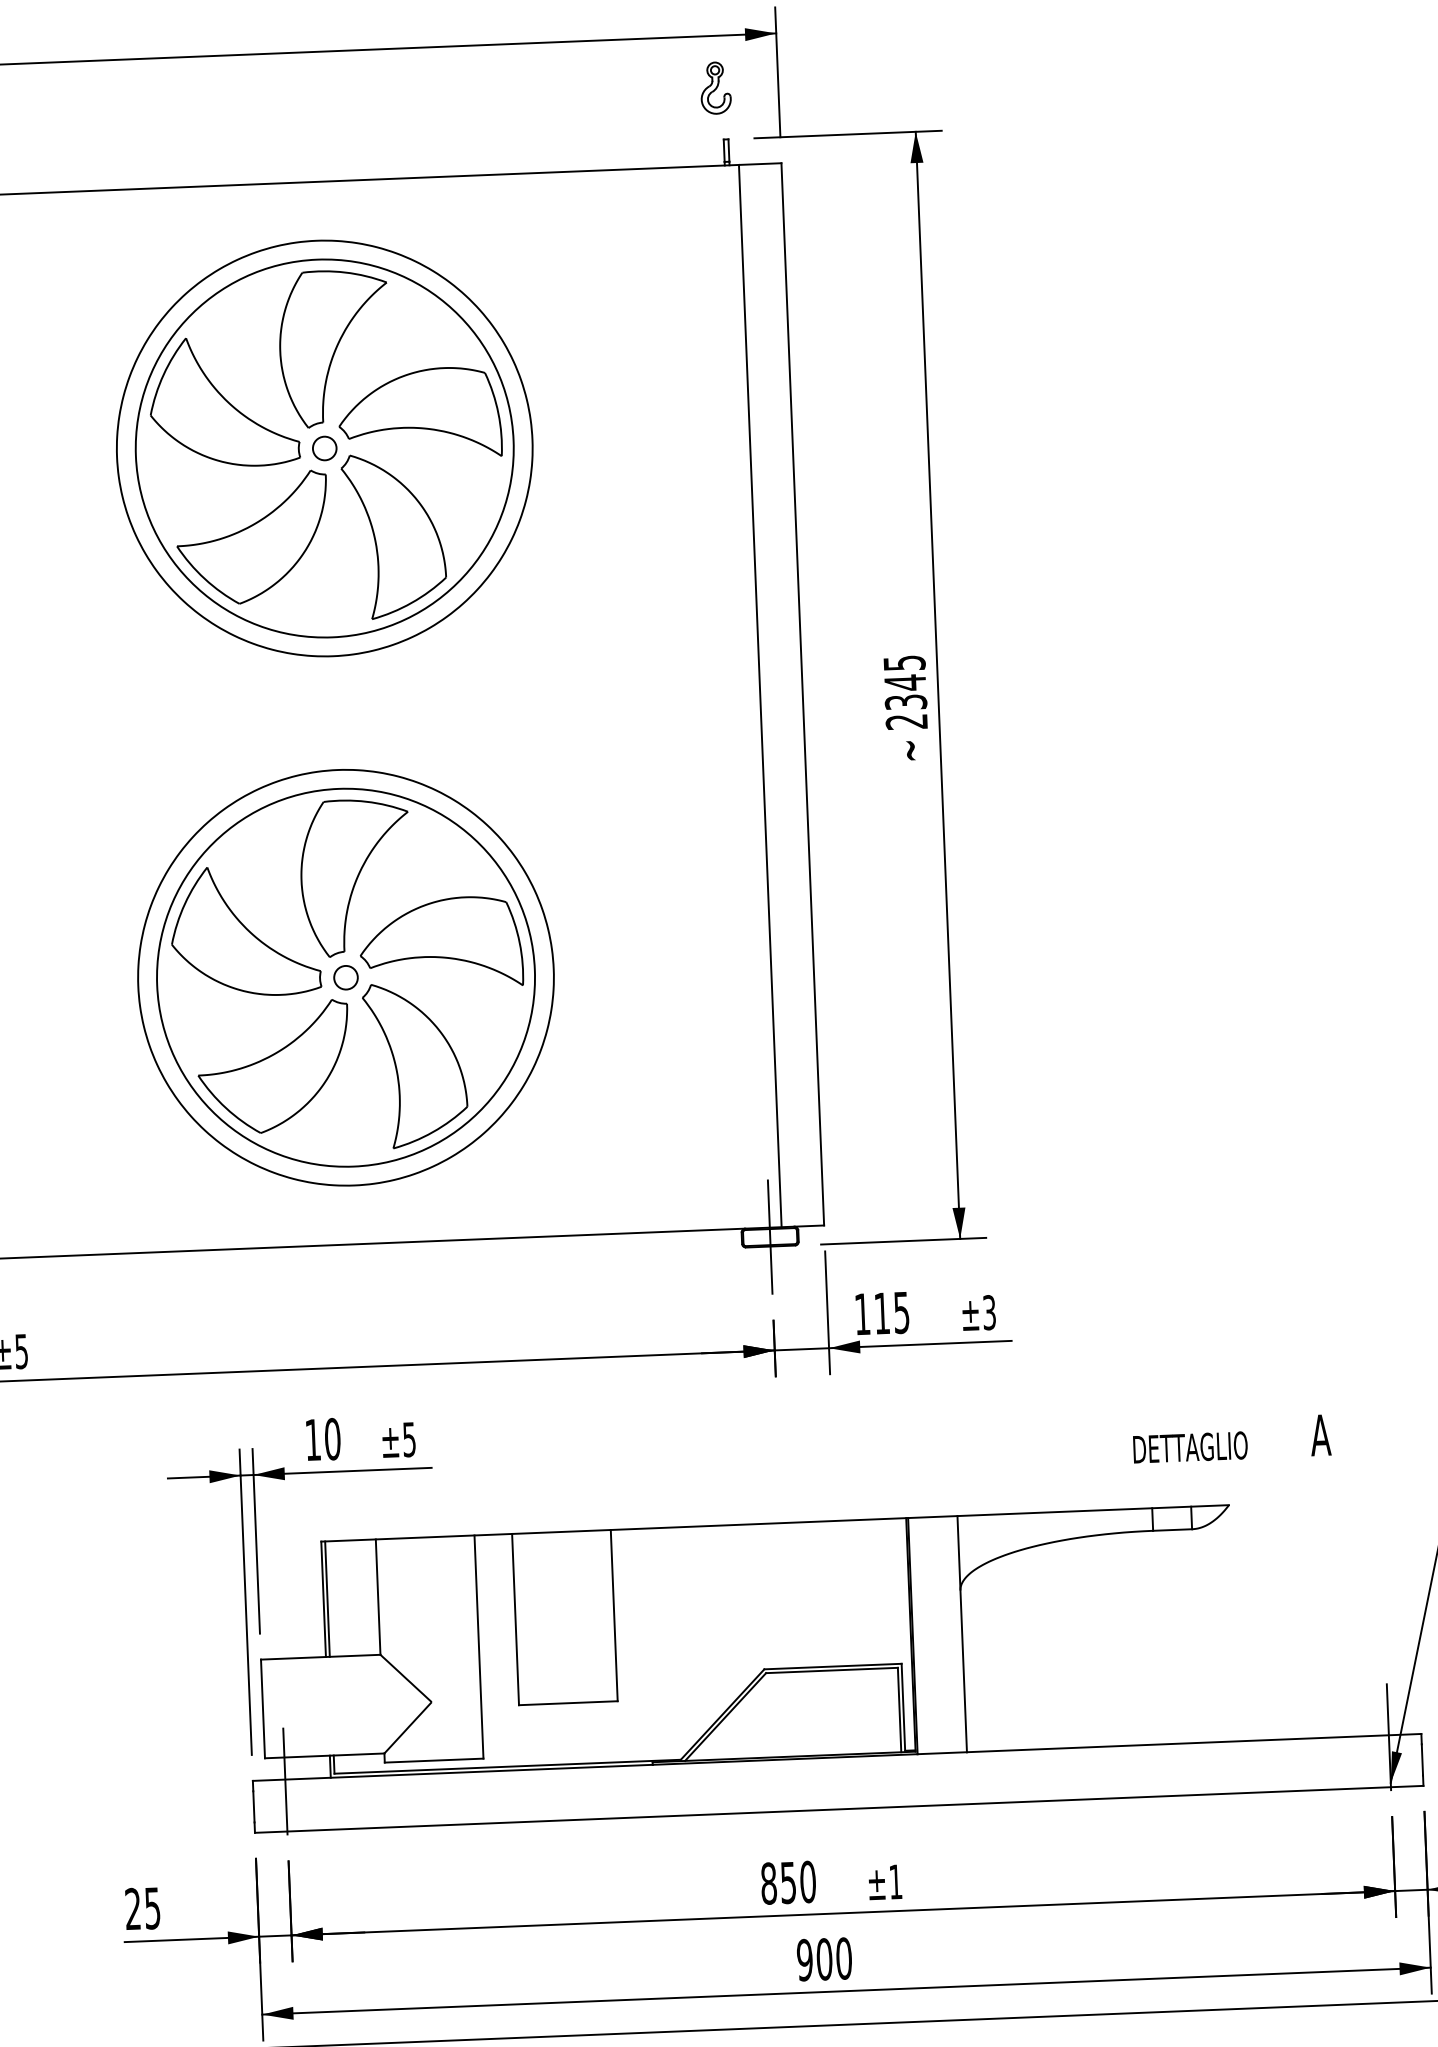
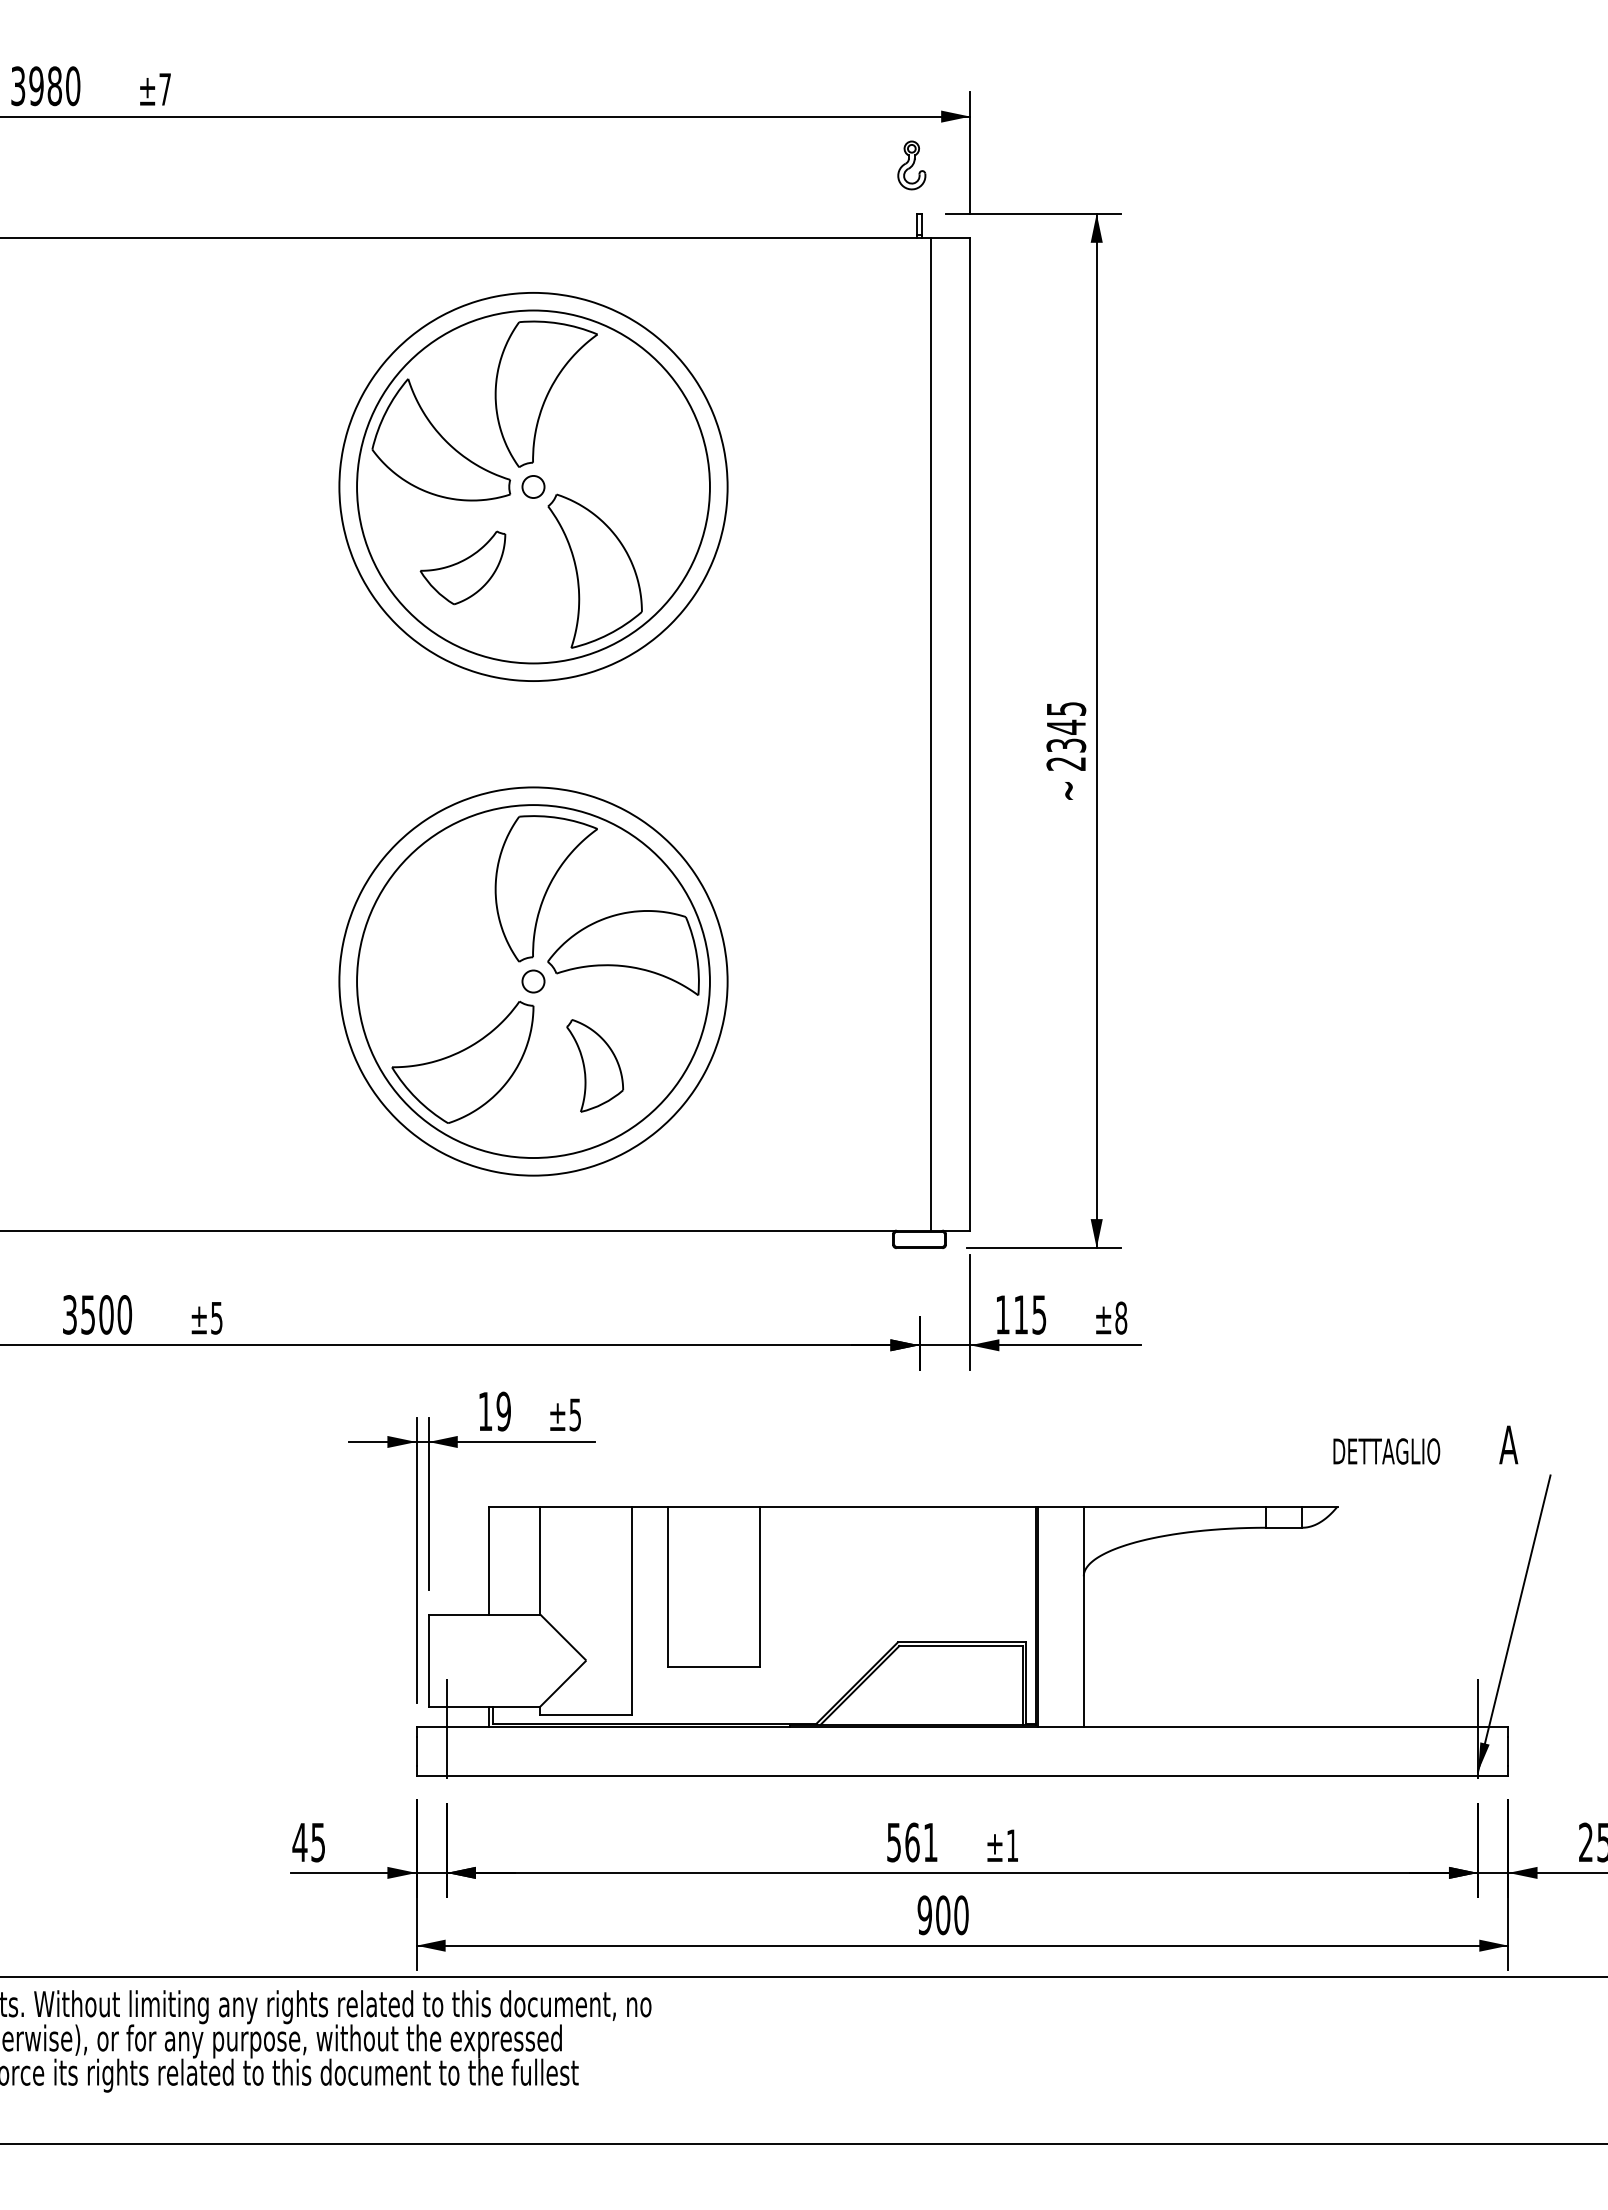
part: (419, 414) -> (623, 458), removed
part: (252, 537) -> (462, 567), size x0.6
part: (245, 931) -> (441, 934), removed
part: (414, 1064) -> (594, 1065), size x0.6
line: (770, 1237) -> (919, 1239), removed
text: (989, 1311) -> (1121, 1317), ±3 -> ±8
text: (1231, 1438) -> (1425, 1444), moved
text: (332, 1439) -> (503, 1411), 10 -> 19
line: (327, 1599) -> (492, 1560), removed
text: (788, 1882) -> (912, 1842), 850 -> 561
text: (132, 1908) -> (299, 1841), 25 -> 45

